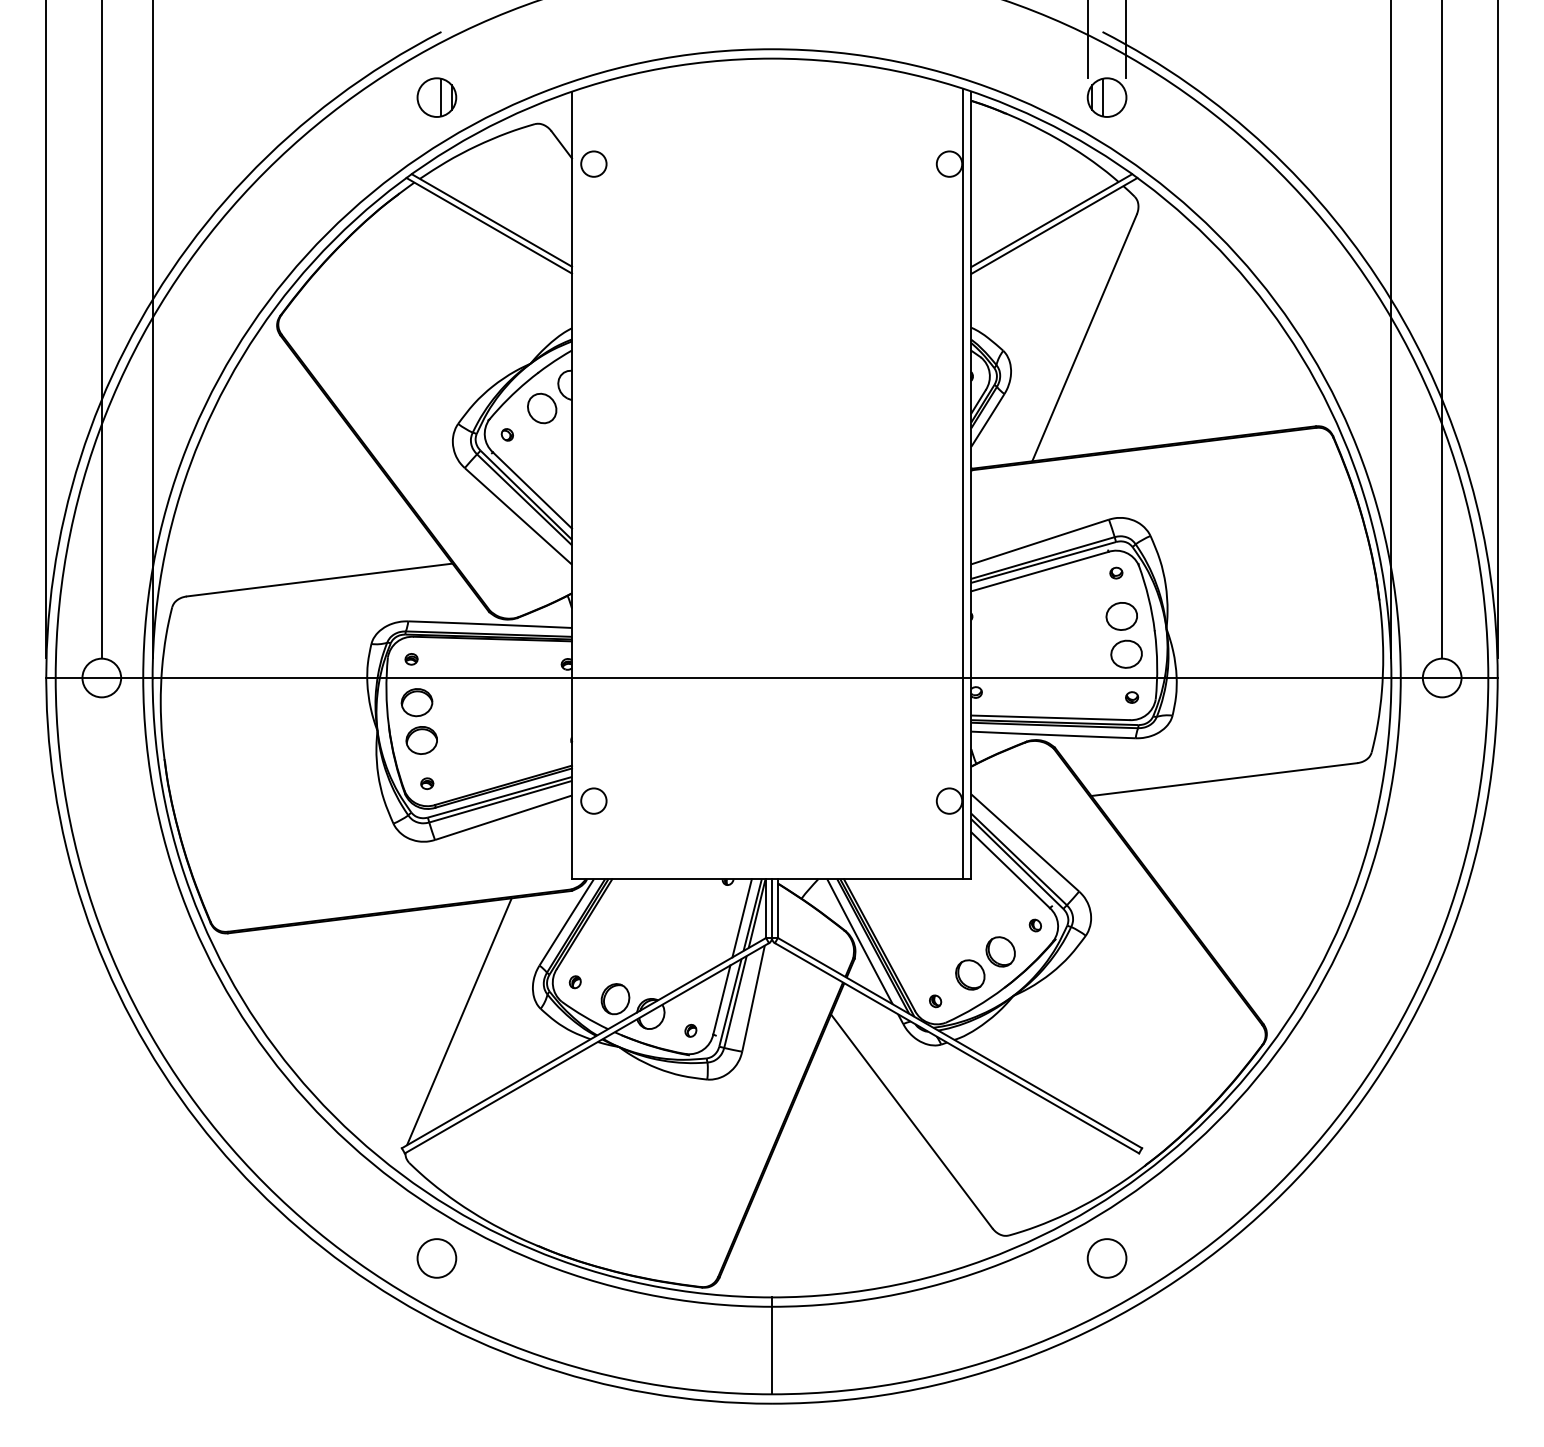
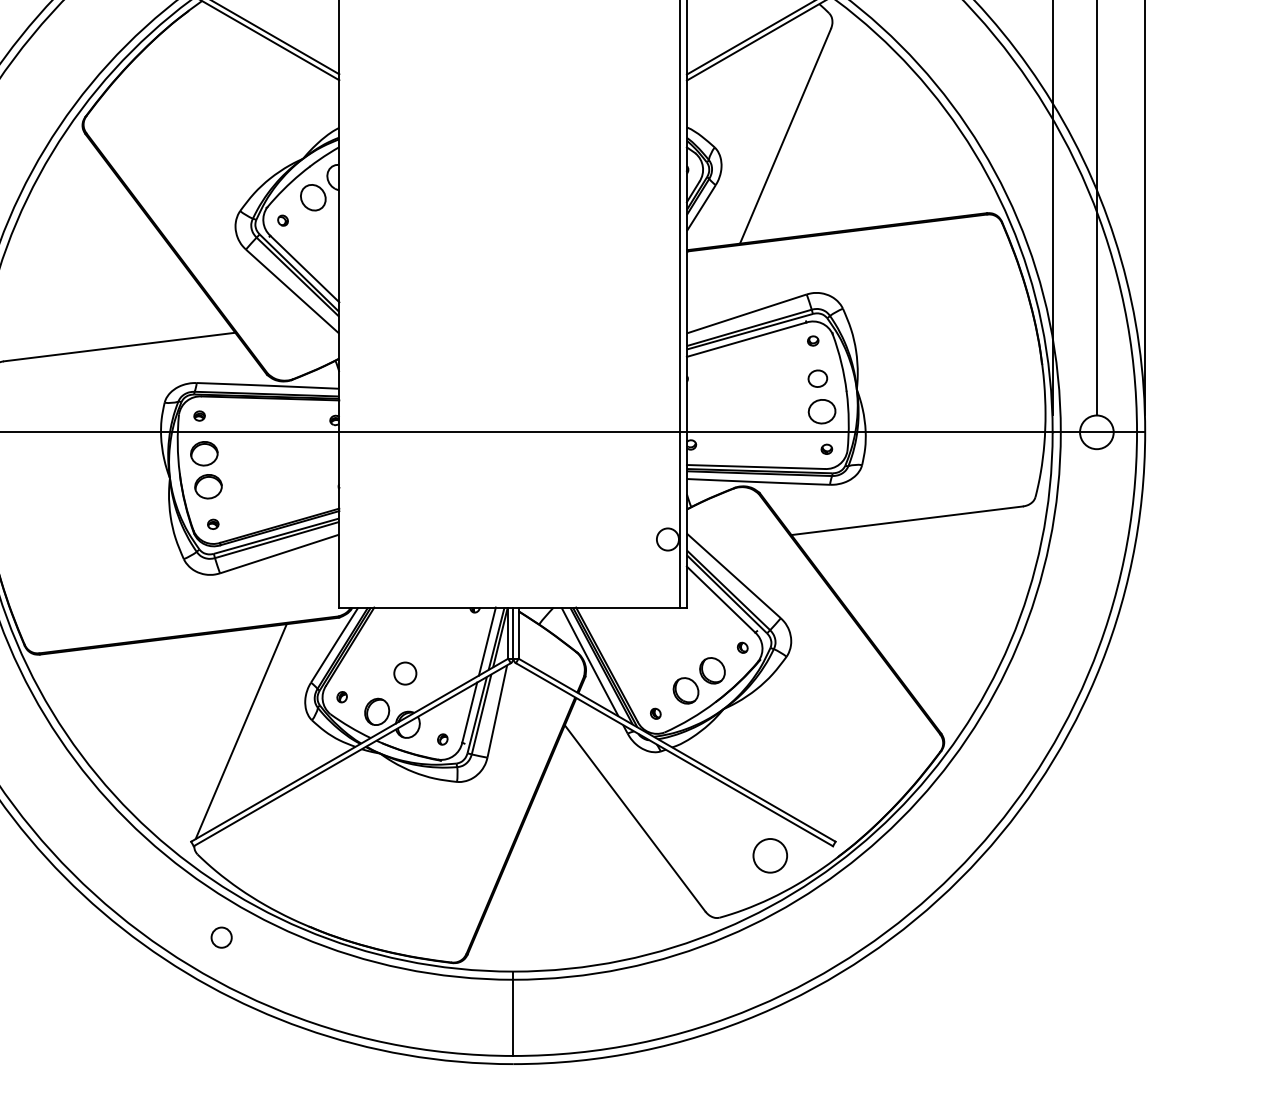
part: (1121, 616) -> (817, 378), size x0.7
circle: (593, 800) -> (405, 673), moved
circle: (436, 1258) -> (221, 937), size x0.6
circle: (1106, 1258) -> (769, 855), moved

